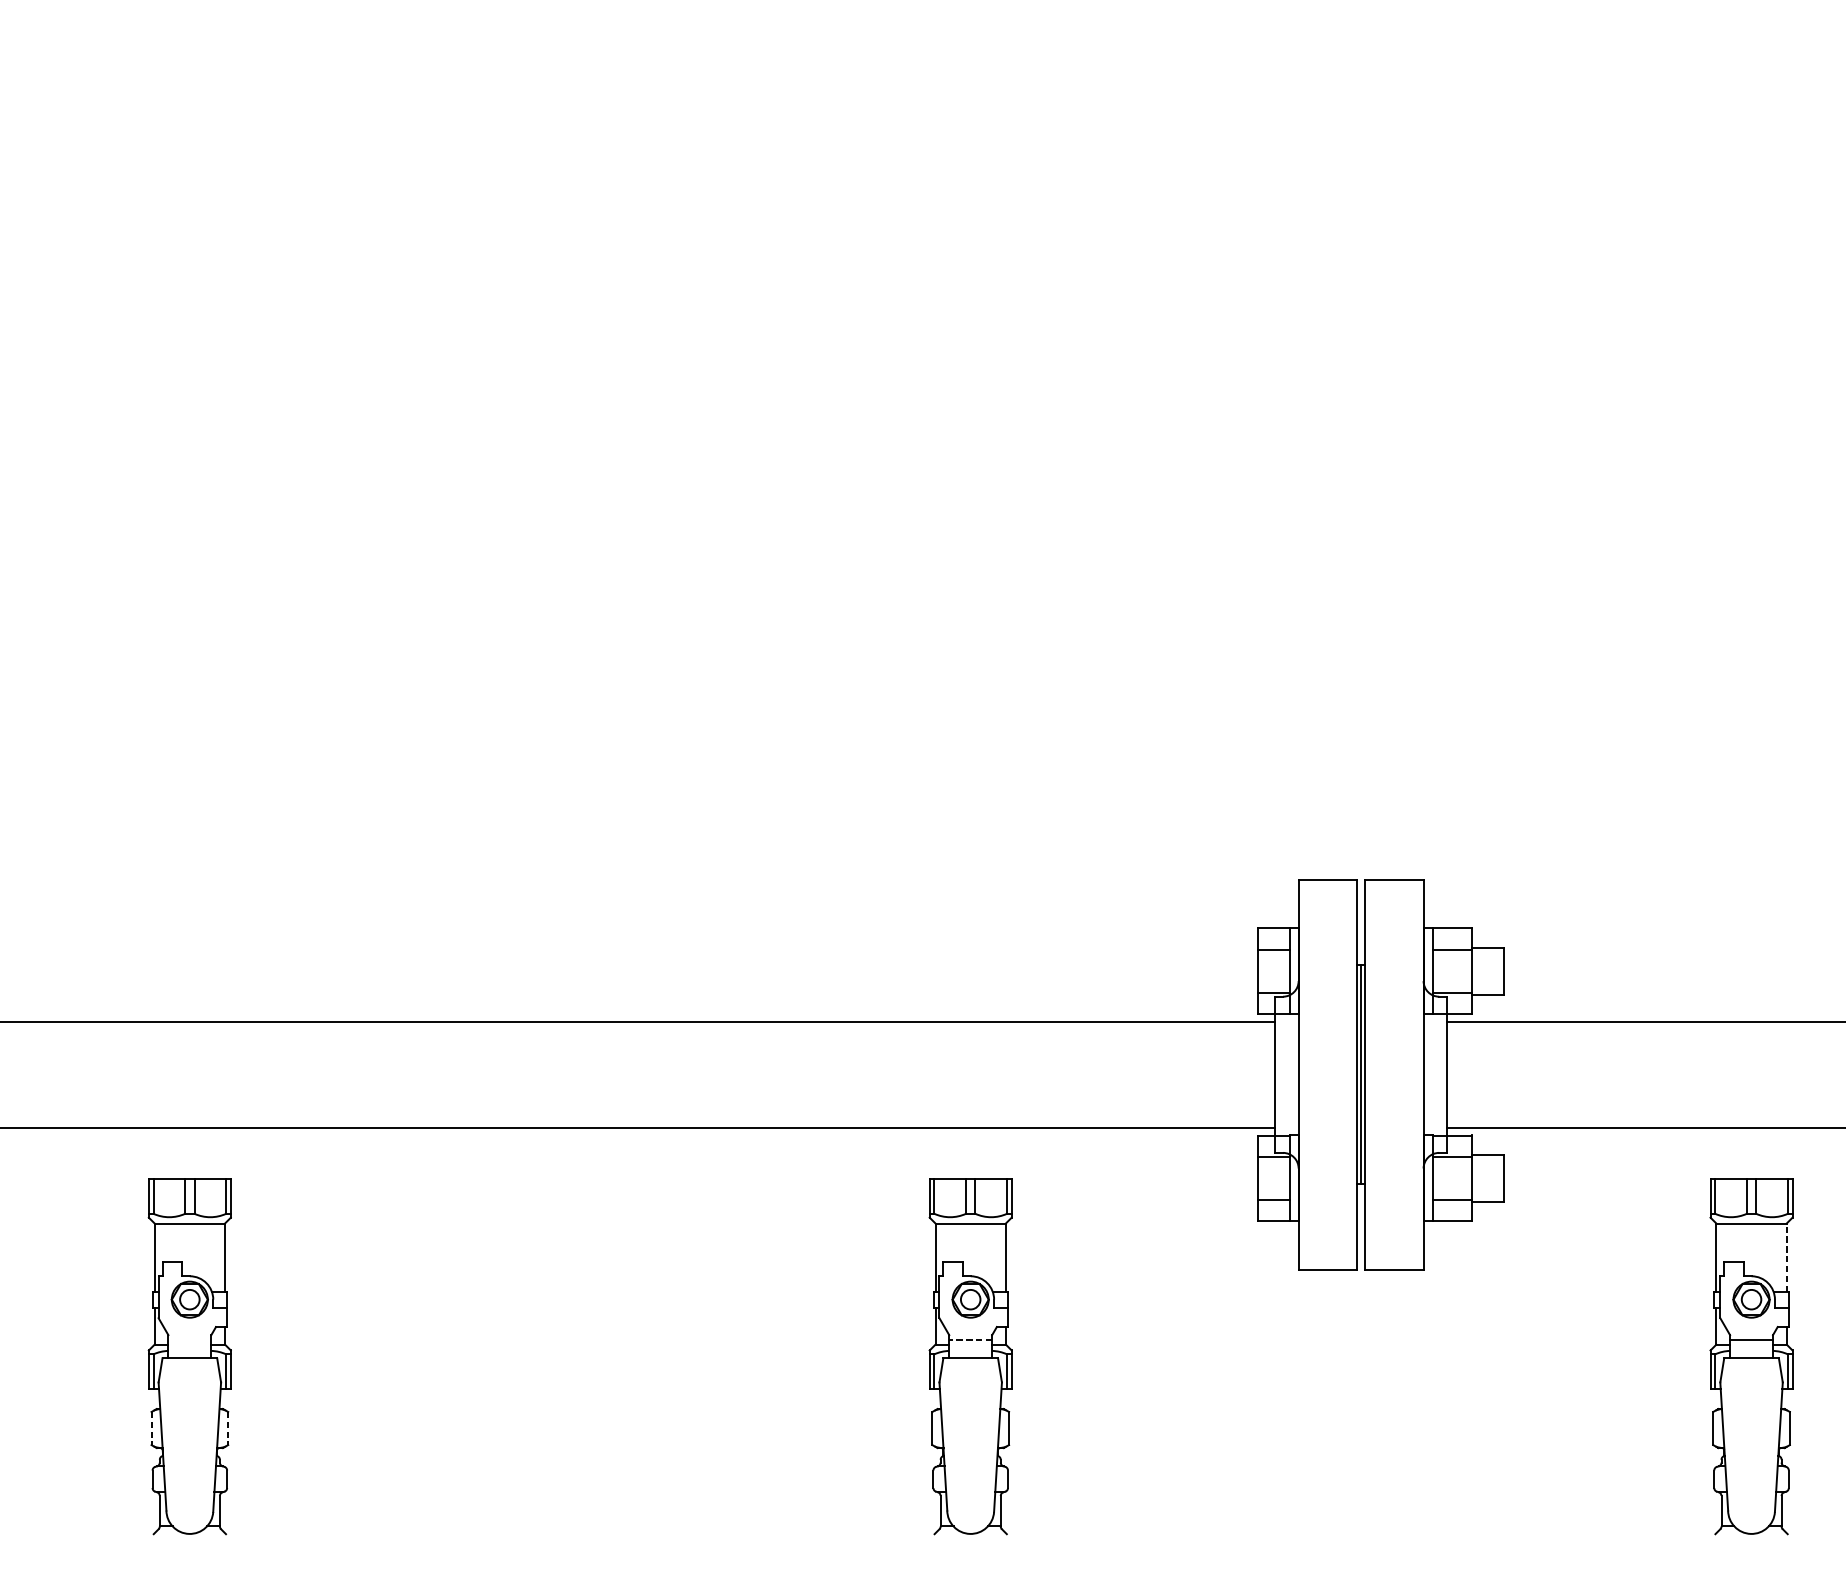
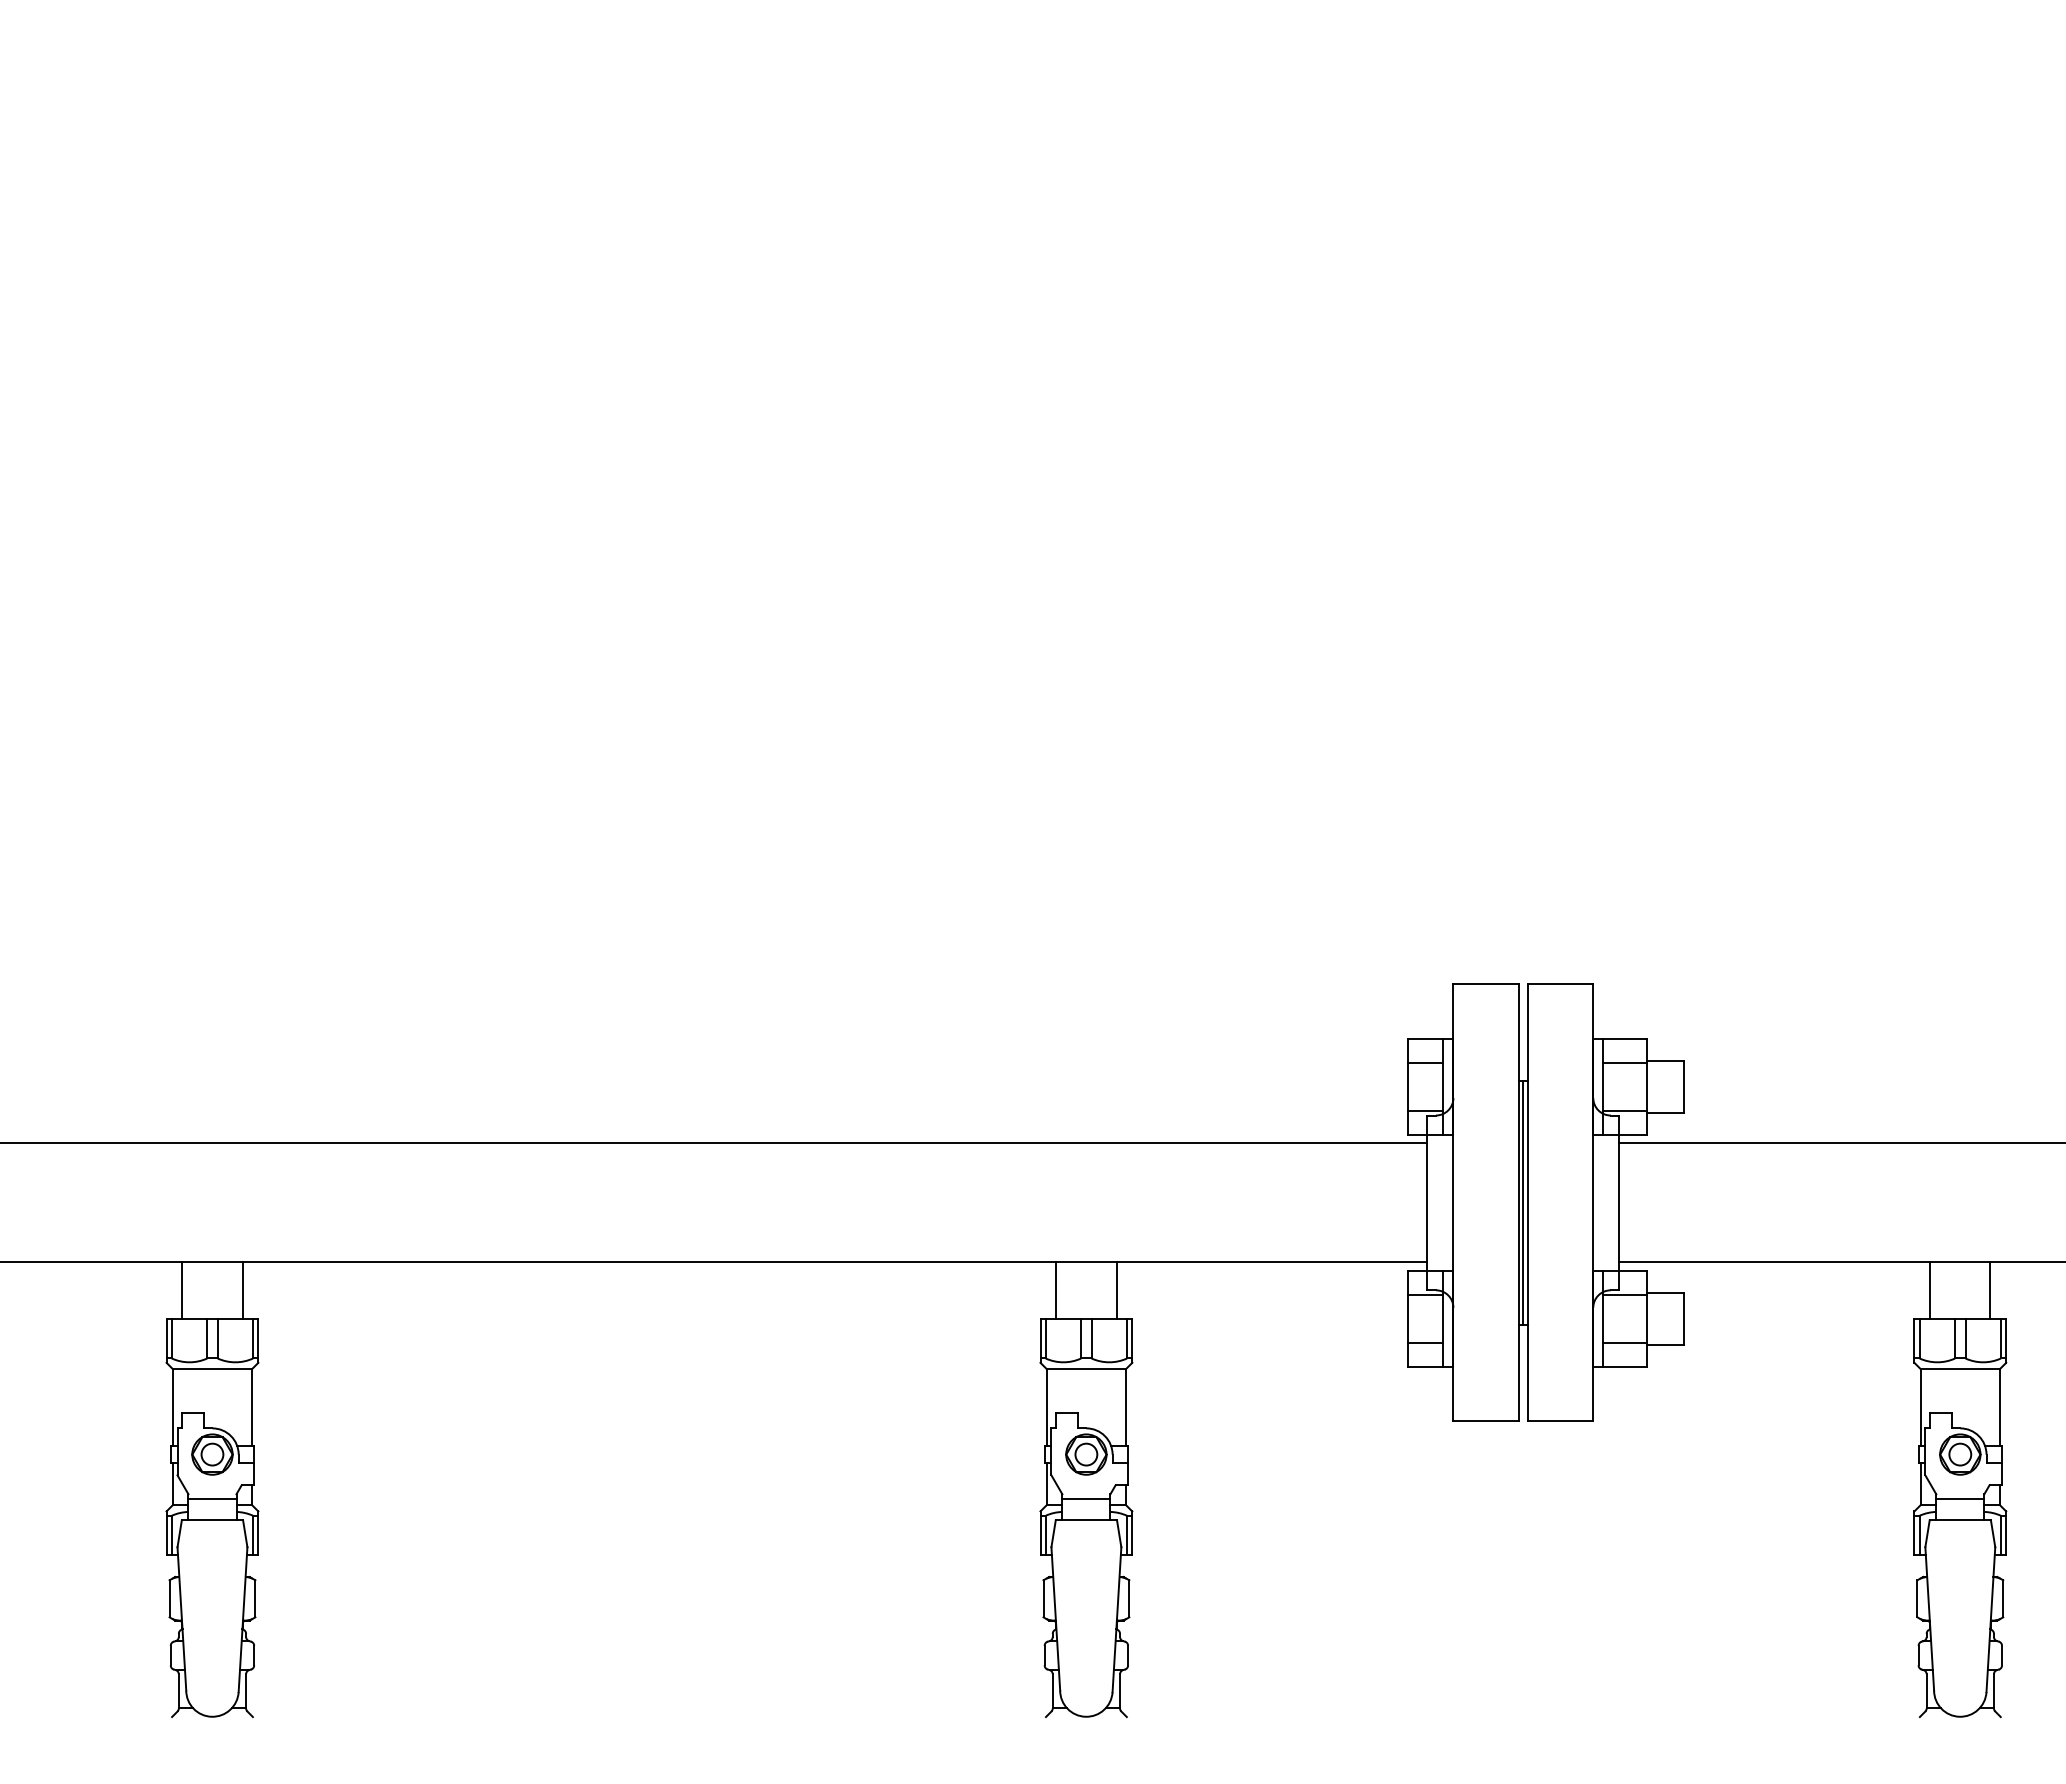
line: (163, 1153) -> (182, 1290), added
line: (216, 1153) -> (242, 1290), added
line: (943, 1153) -> (1056, 1290), added
line: (997, 1153) -> (1116, 1290), added
line: (1724, 1153) -> (1930, 1290), added
line: (1778, 1153) -> (1990, 1290), added
line: (1786, 1257) -> (1999, 1407), dashed -> solid
line: (189, 1339) -> (212, 1499), added
line: (969, 1339) -> (1085, 1499), dashed -> solid
line: (151, 1428) -> (169, 1598), dashed -> solid
line: (228, 1428) -> (255, 1598), dashed -> solid

